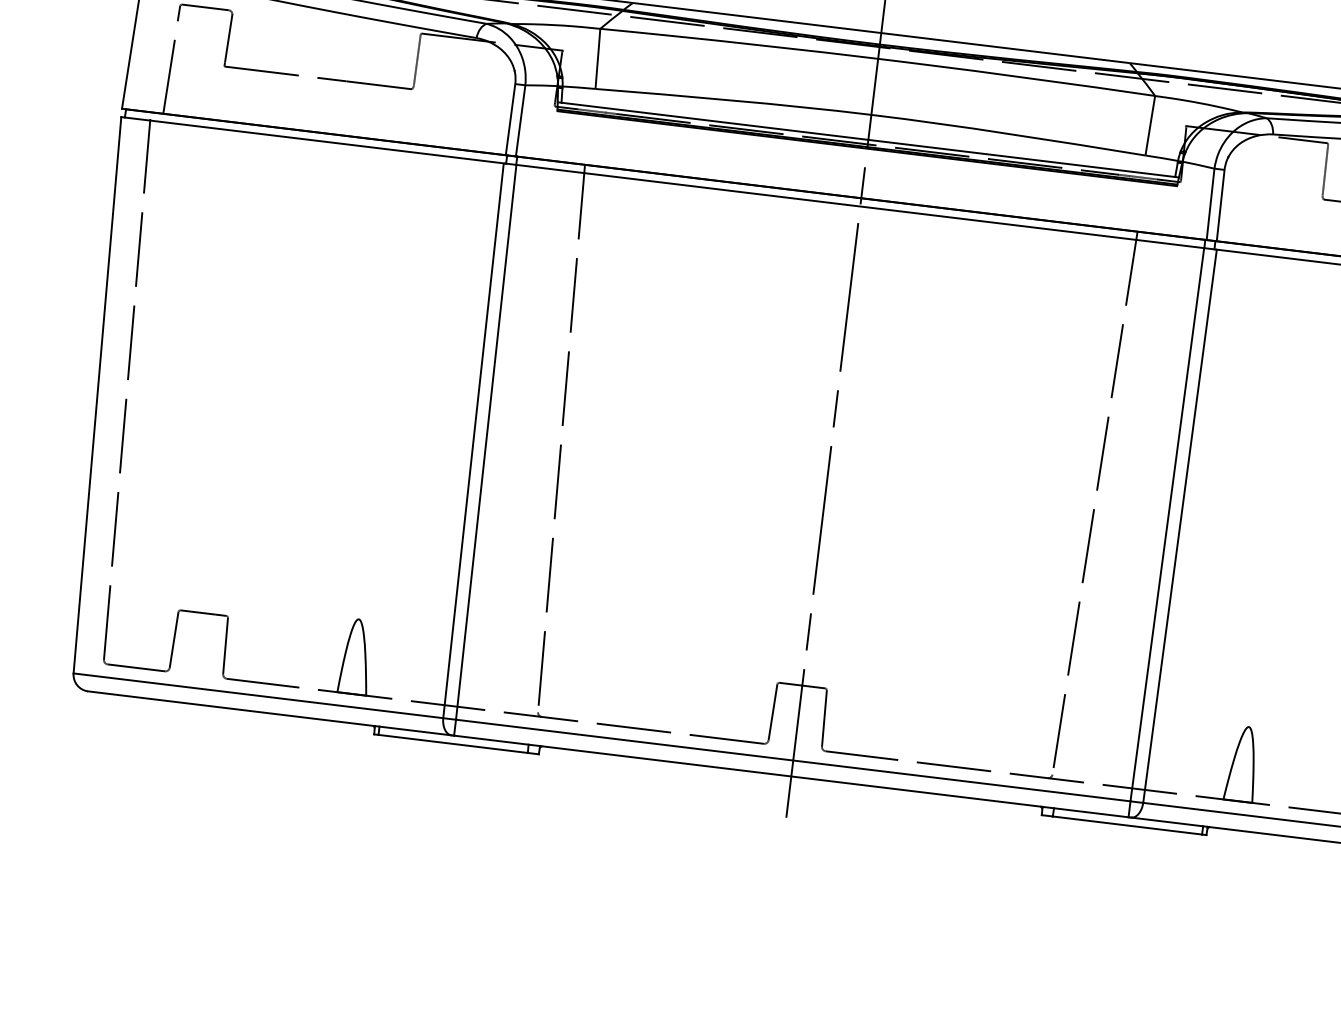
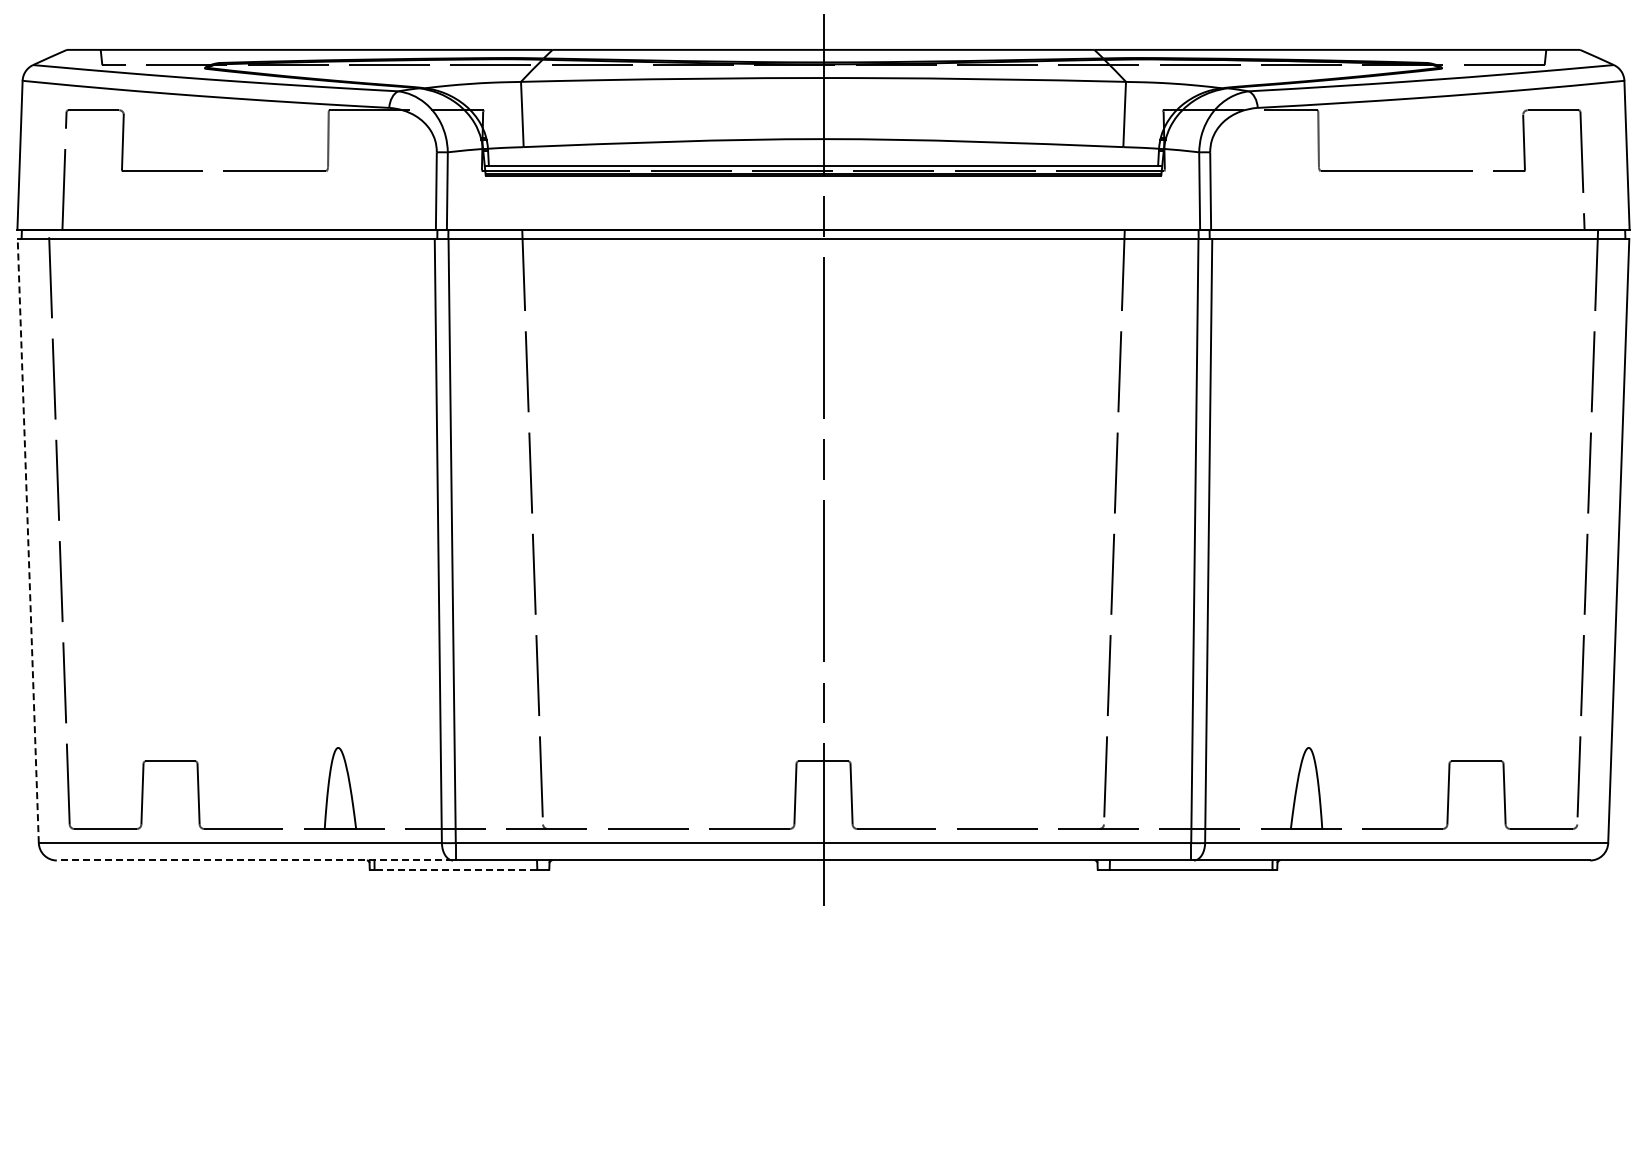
line: (97, 394) -> (28, 540), solid -> dashed
line: (269, 713) -> (254, 860), solid -> dashed
line: (452, 743) -> (455, 869), solid -> dashed

